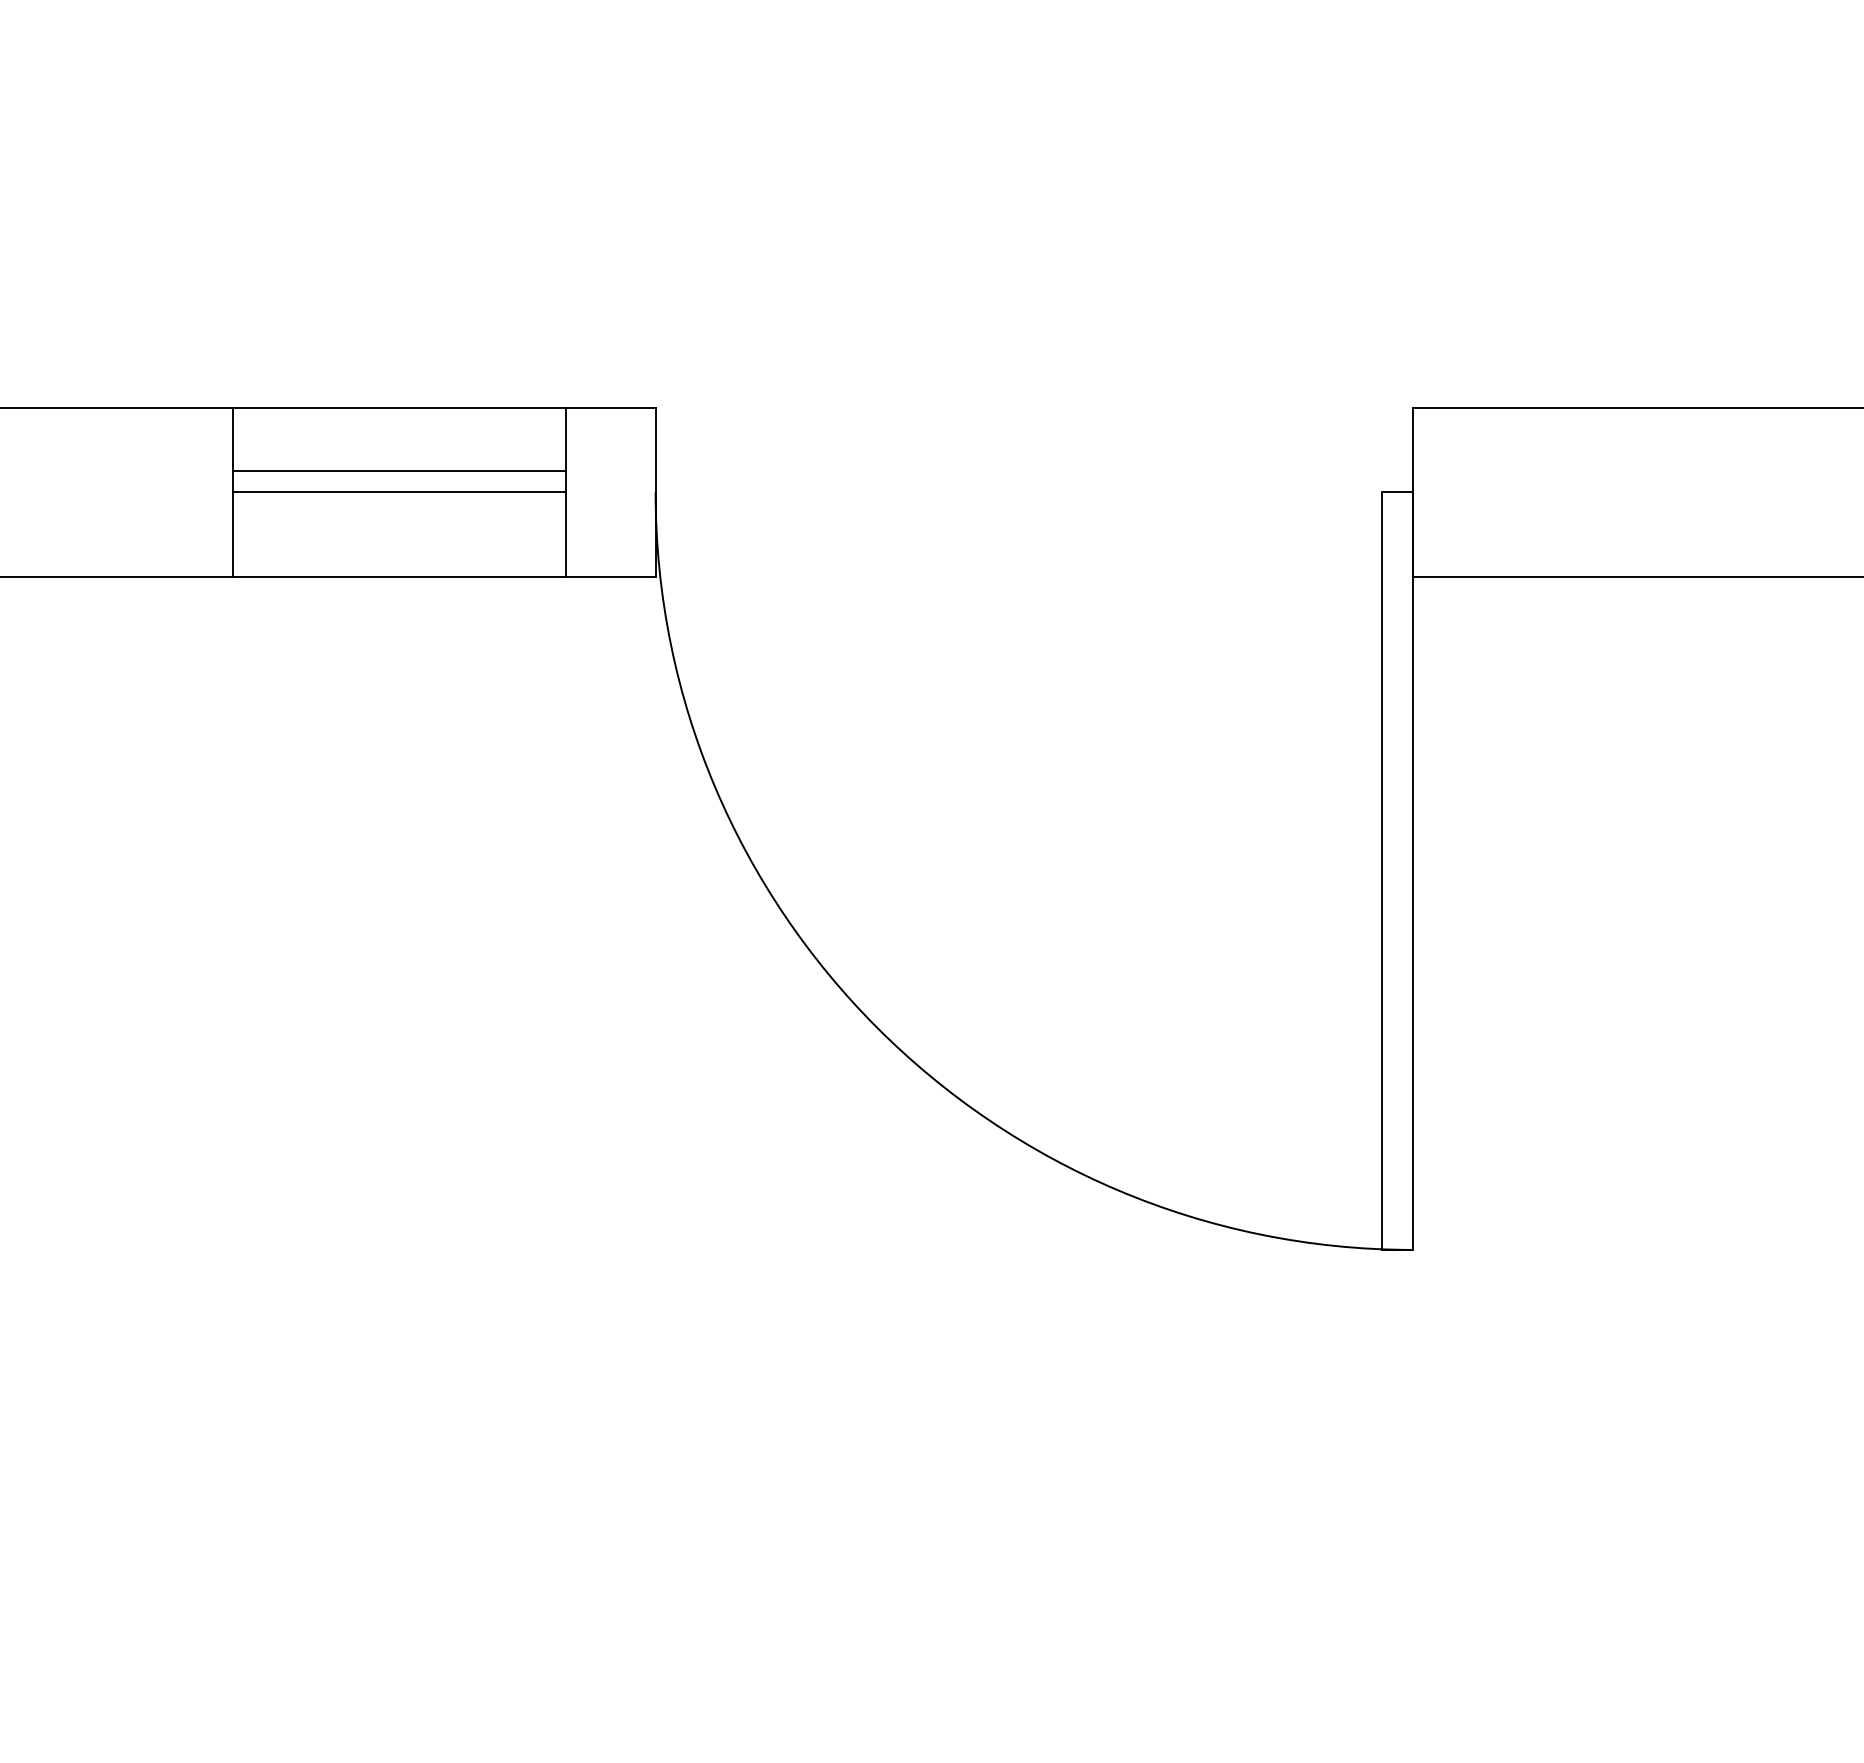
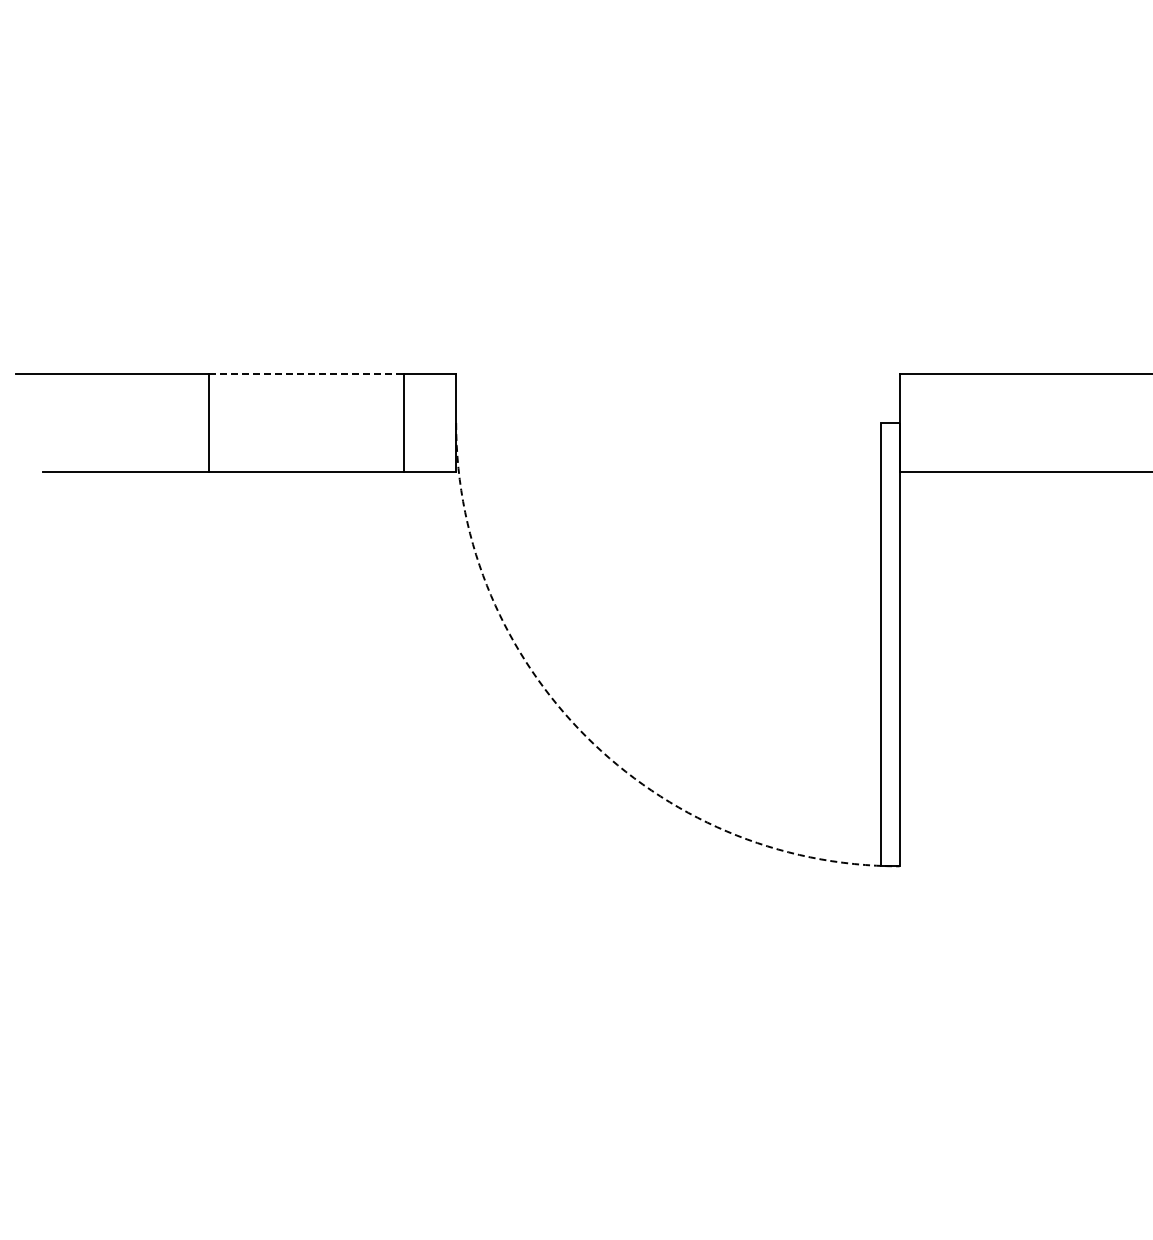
line: (399, 407) -> (306, 373), solid -> dashed
line: (399, 471) -> (306, 410), removed
line: (399, 491) -> (306, 422), removed
arc: (878, 1028) -> (586, 736), solid -> dashed

